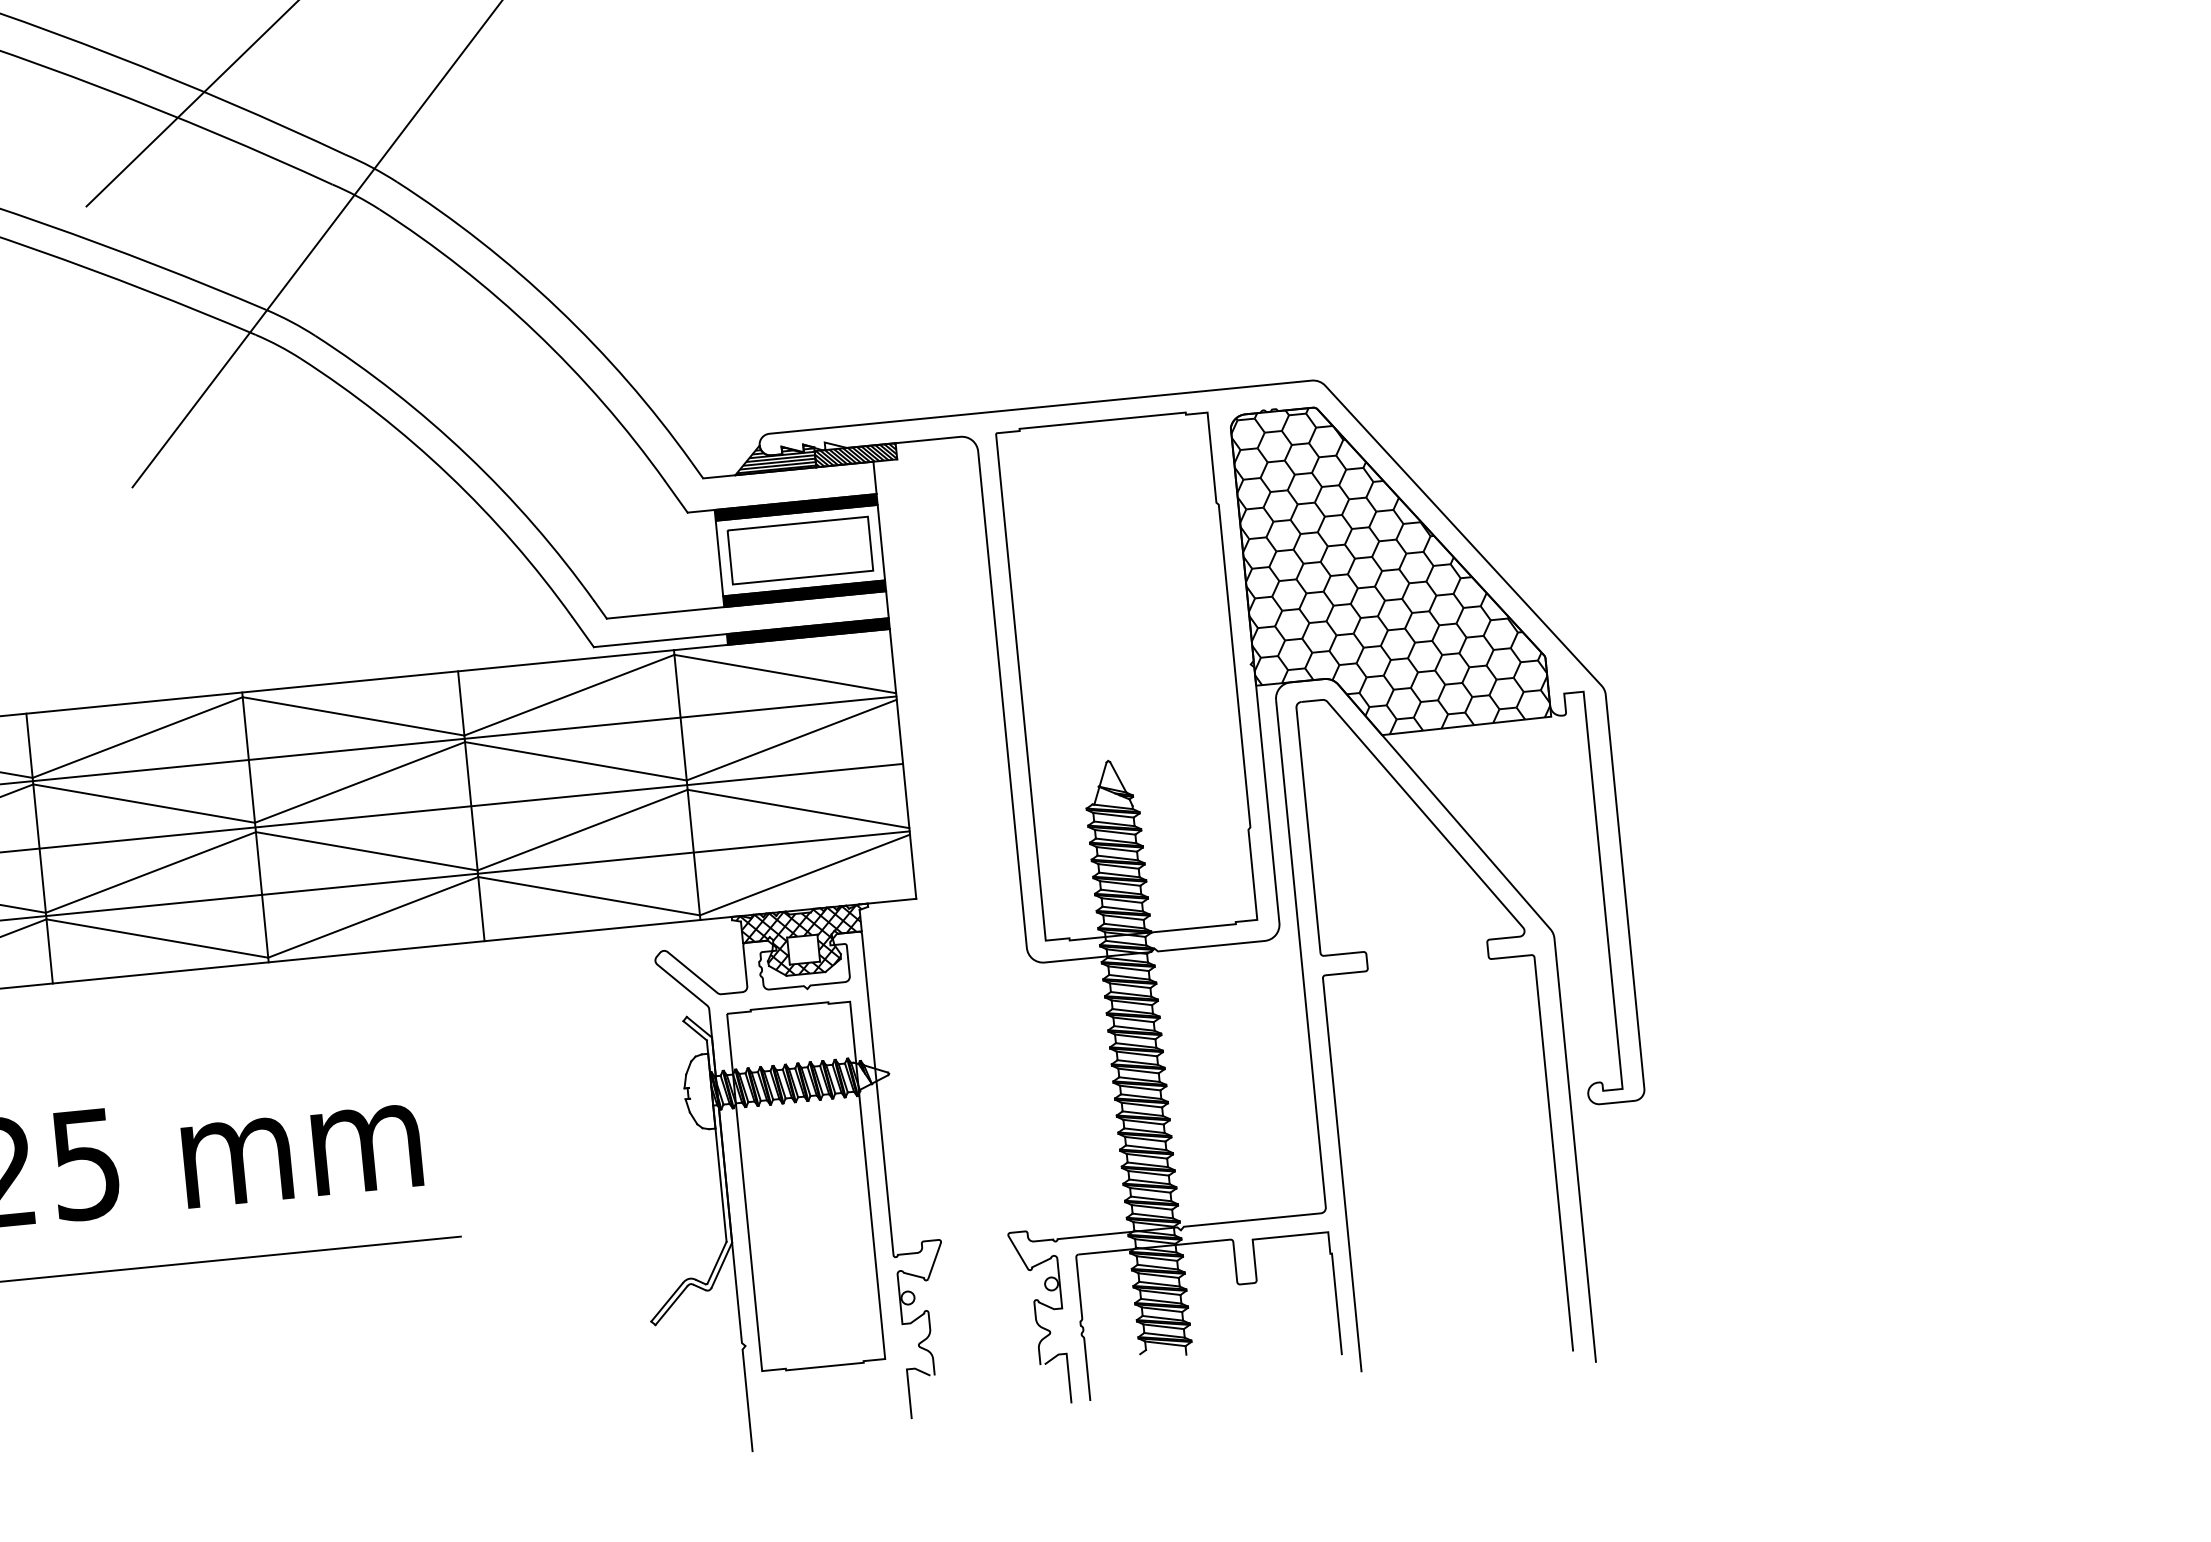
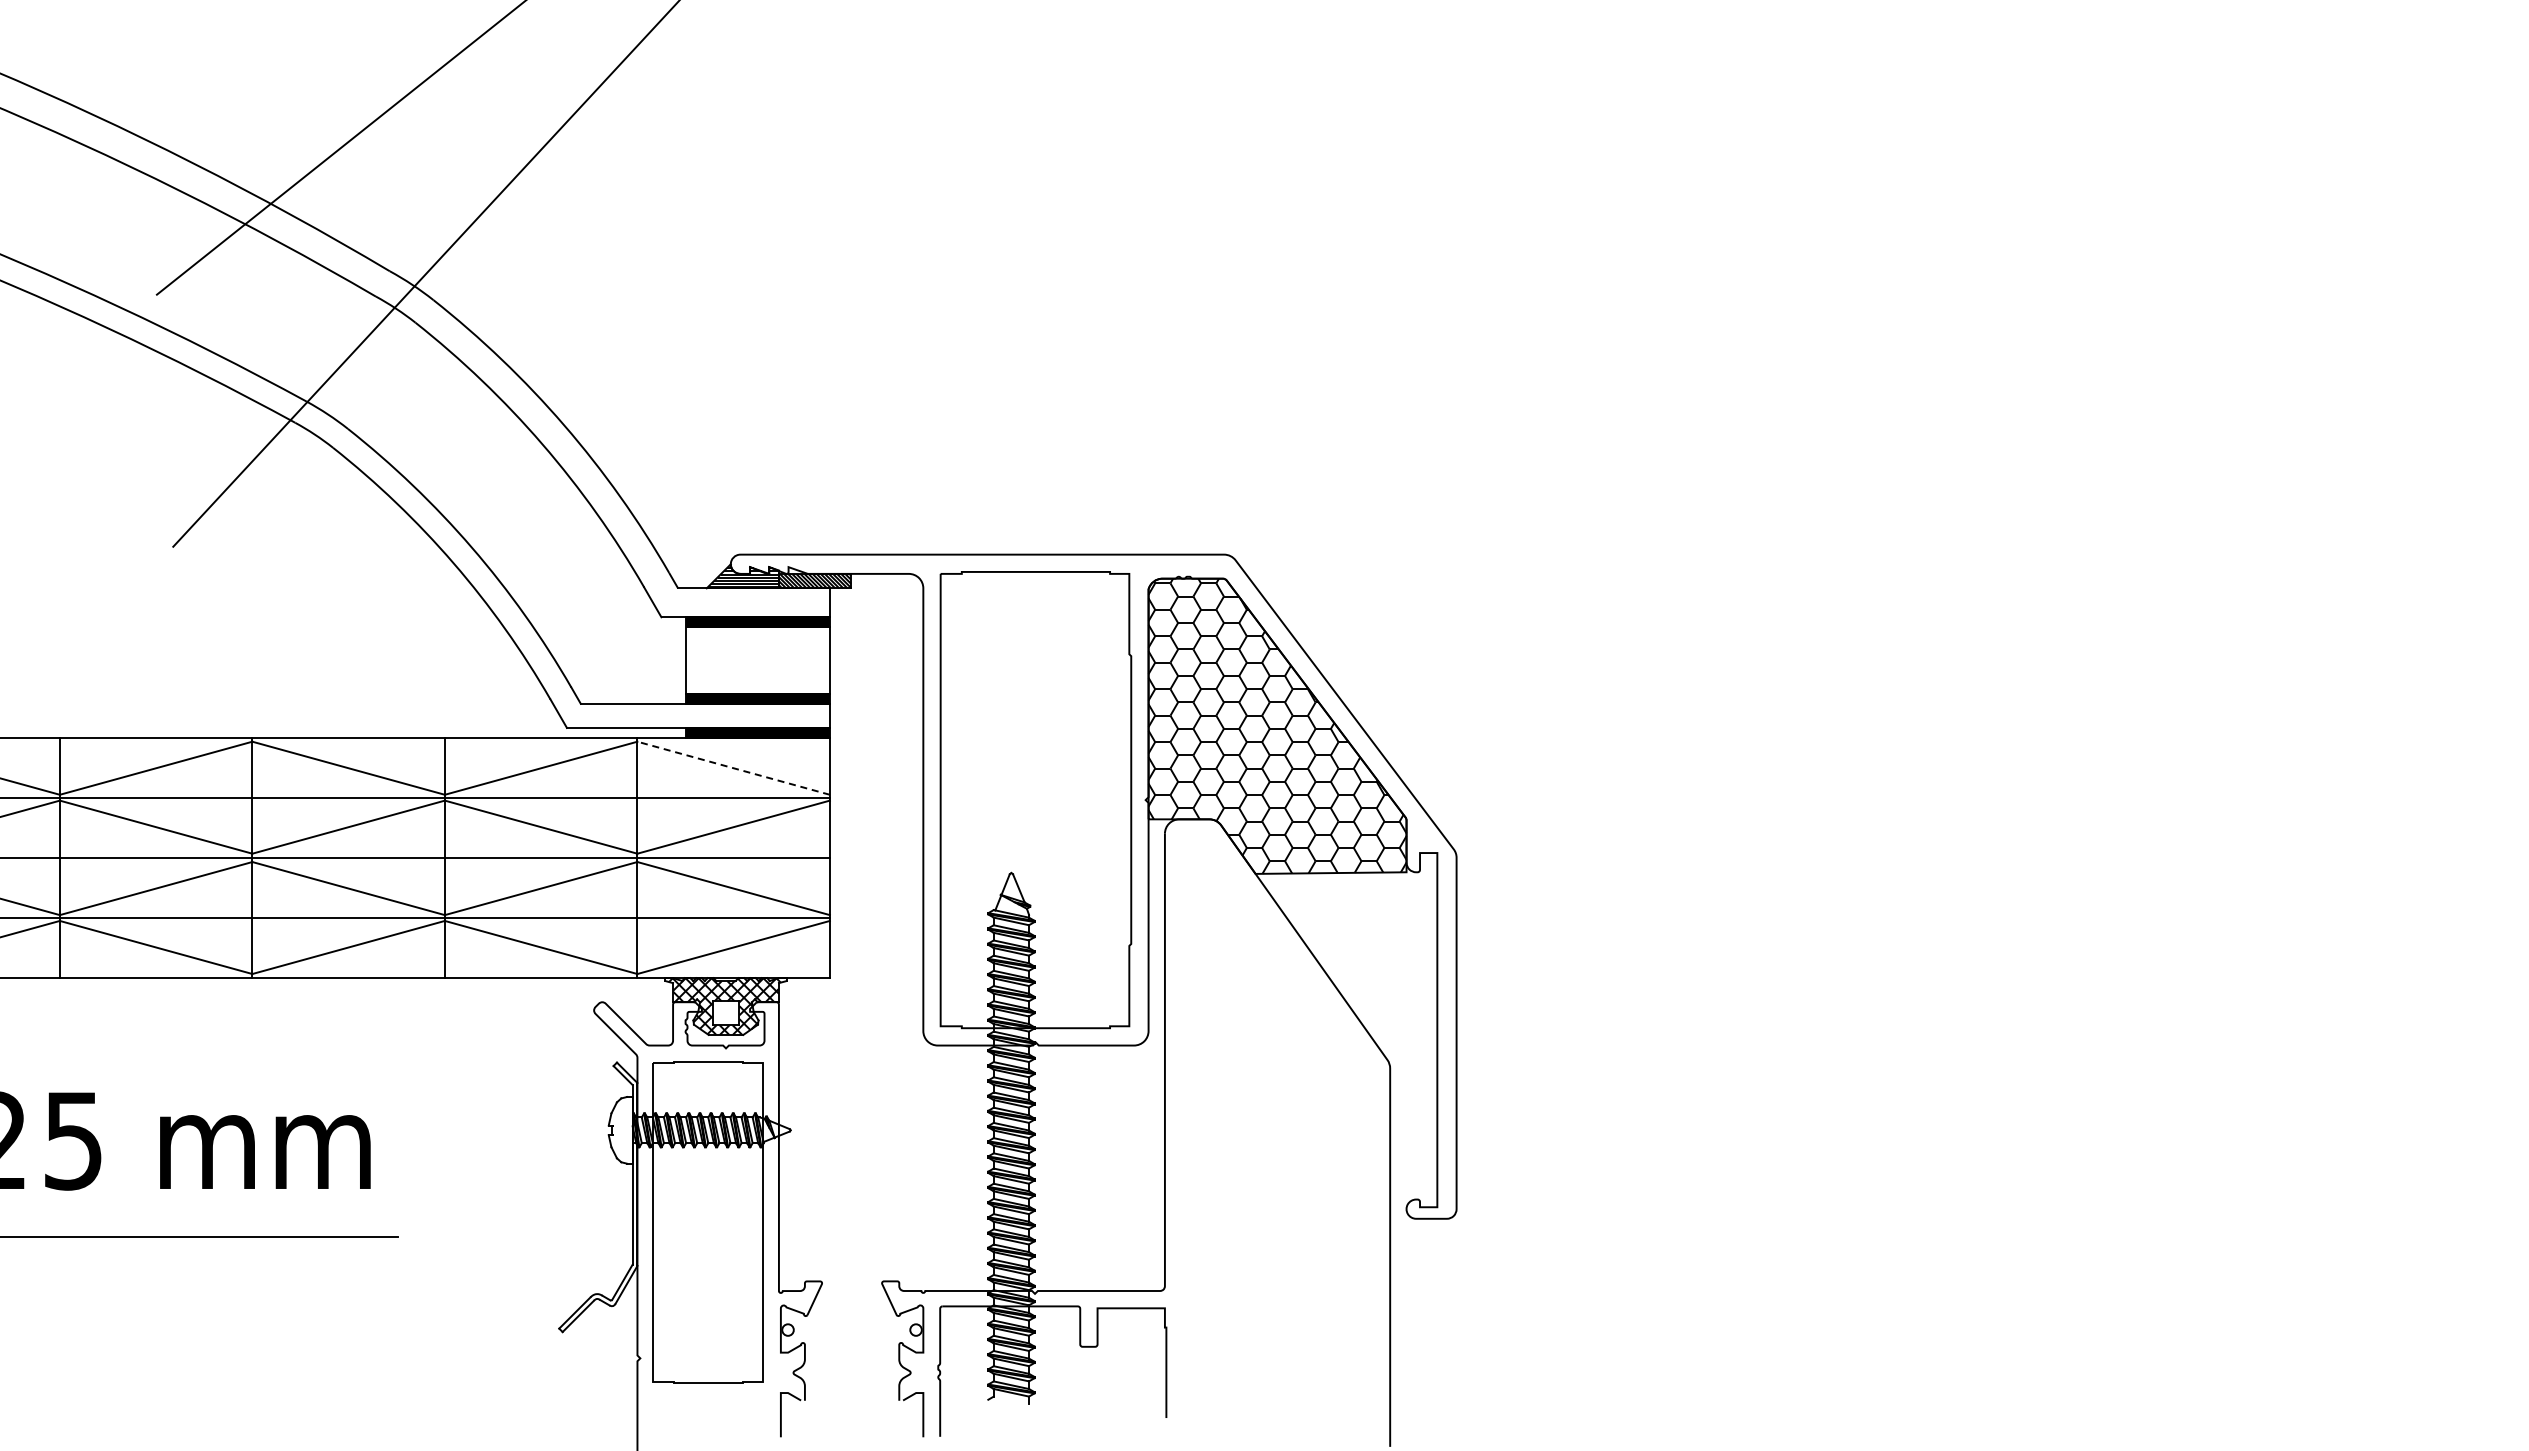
part: (800, 550) -> (757, 660), removed
line: (785, 674) -> (733, 768), solid -> dashed
part: (1367, 971) -> (1222, 1081), removed

